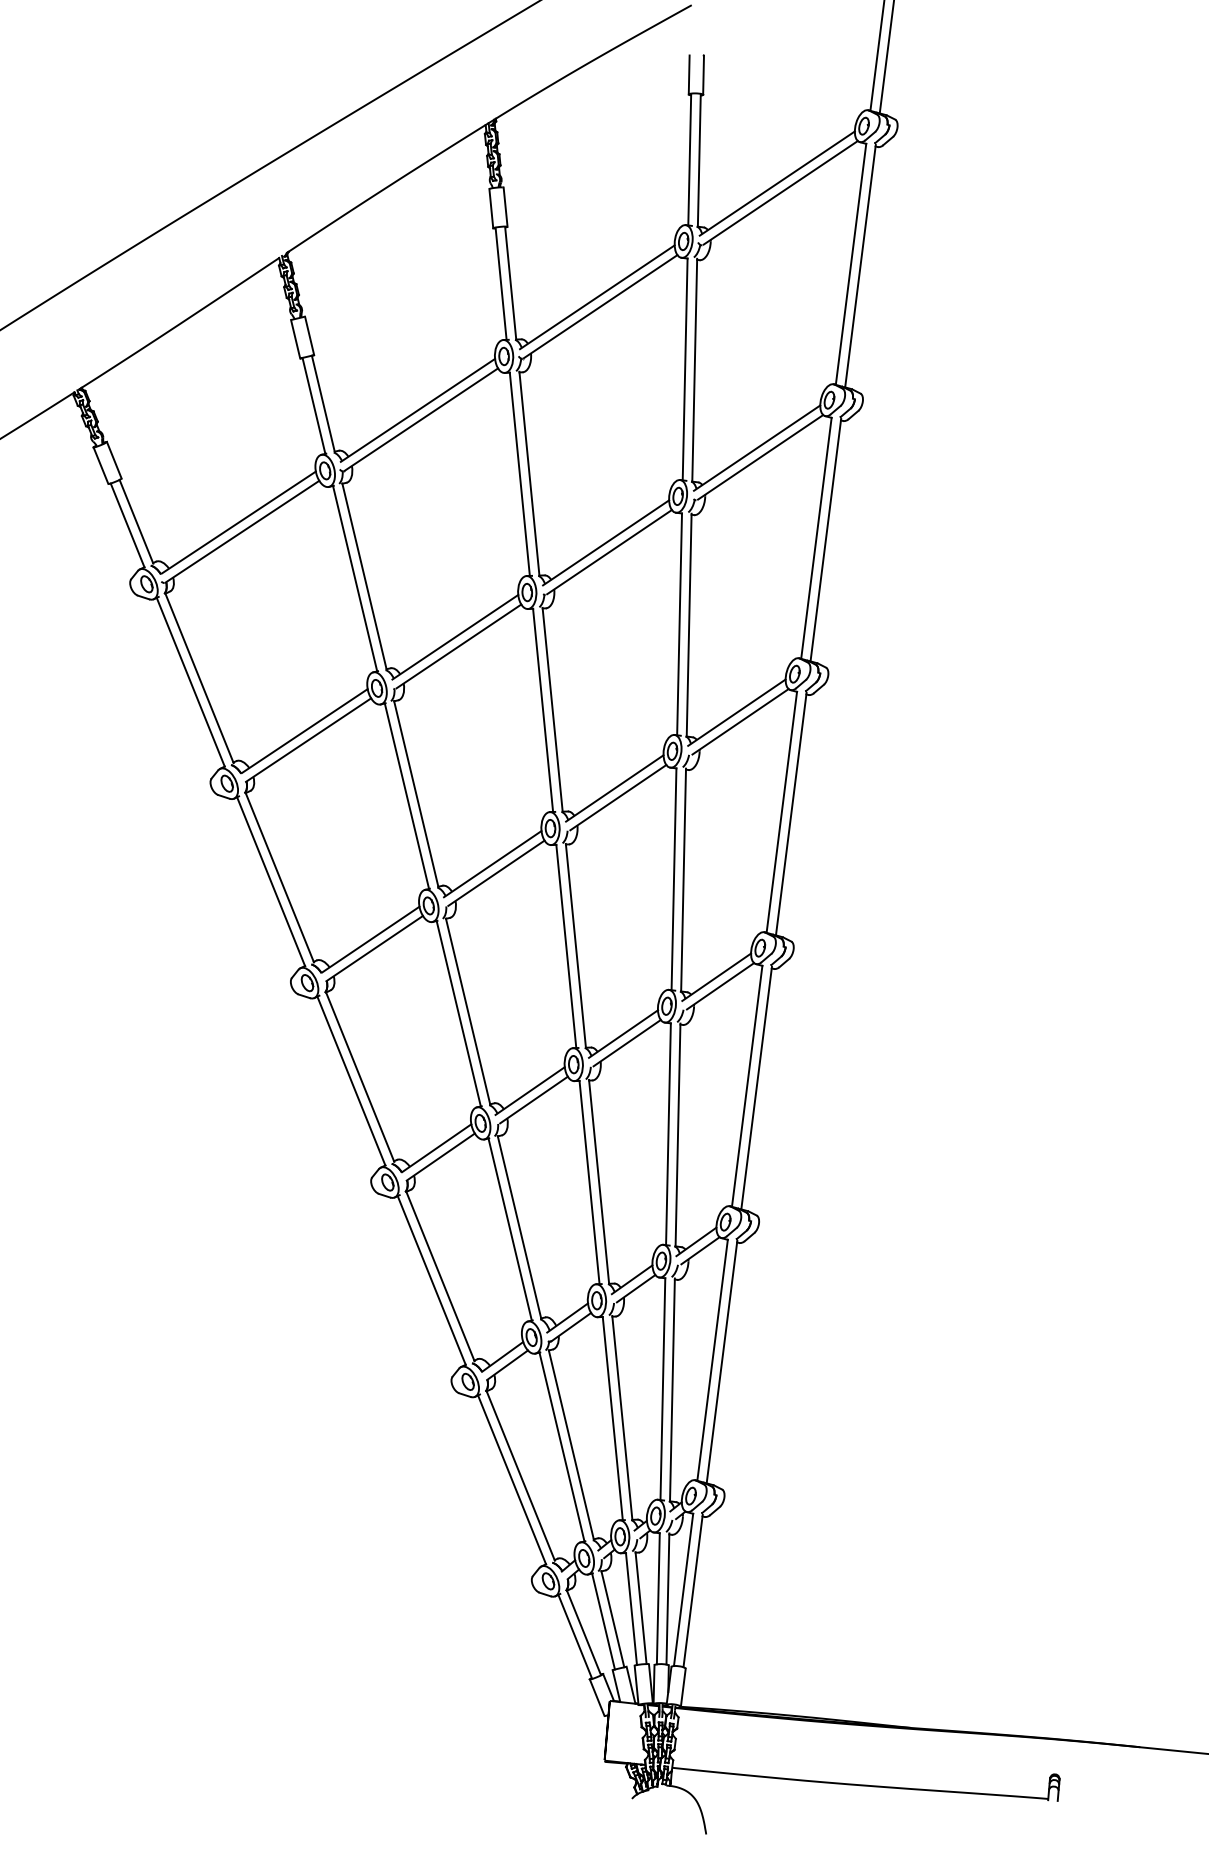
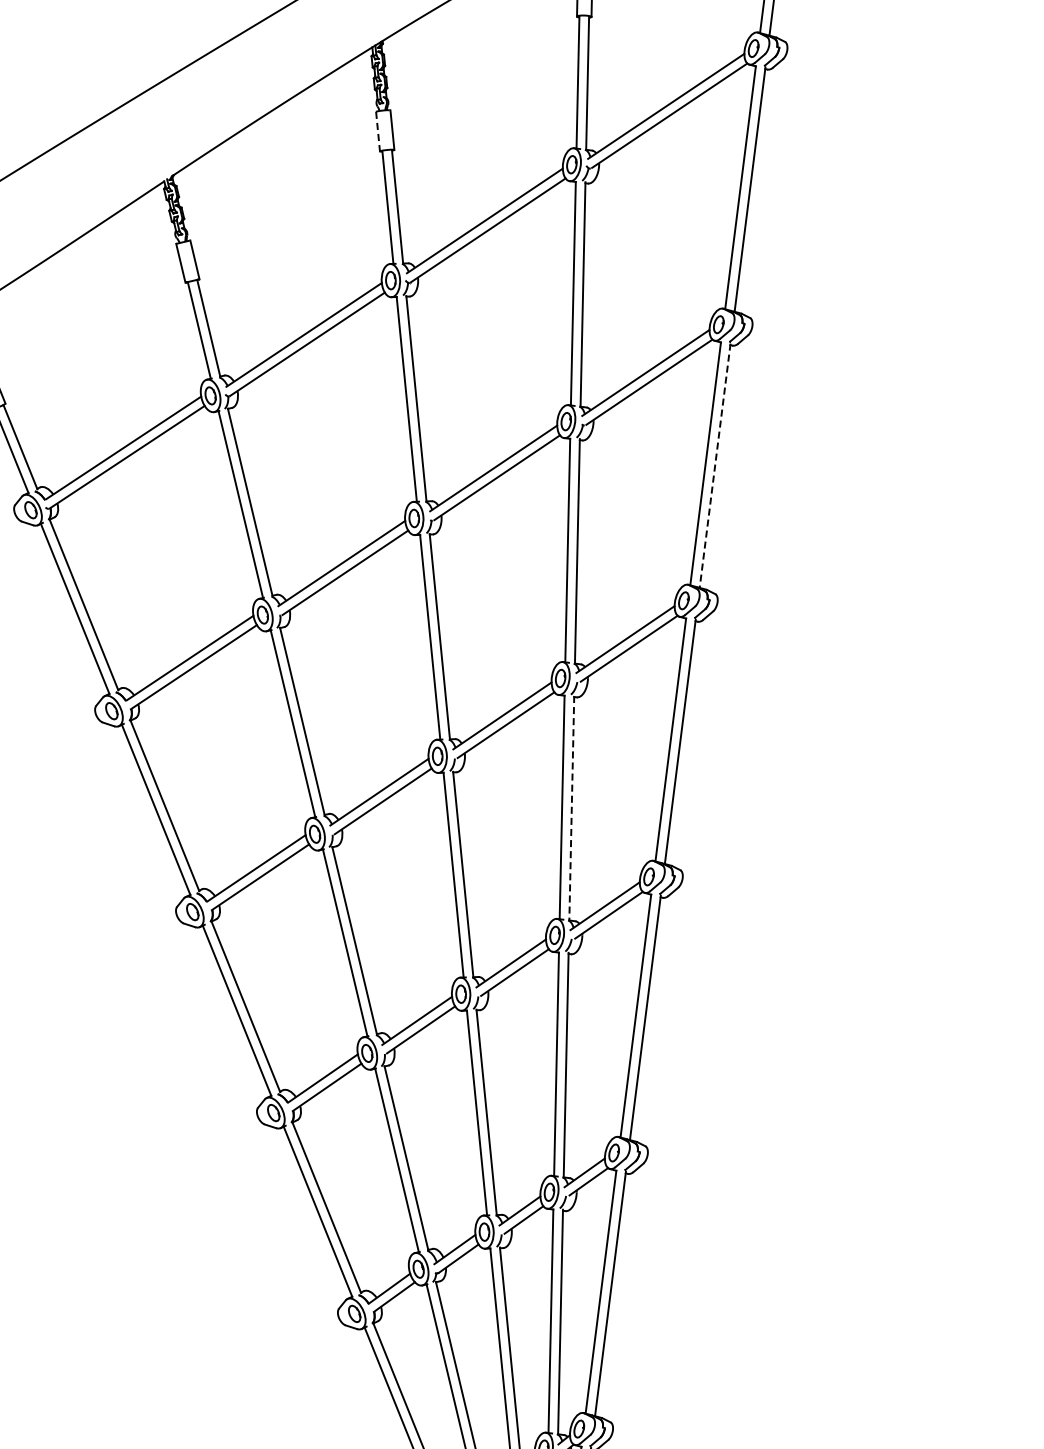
line: (491, 208) -> (378, 131), solid -> dashed
line: (825, 540) -> (714, 466), solid -> dashed
line: (683, 880) -> (571, 808), solid -> dashed

